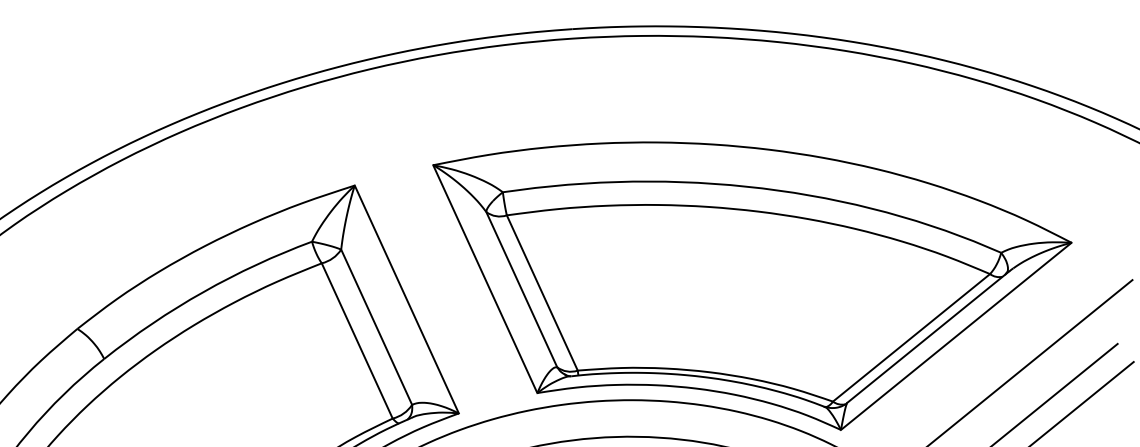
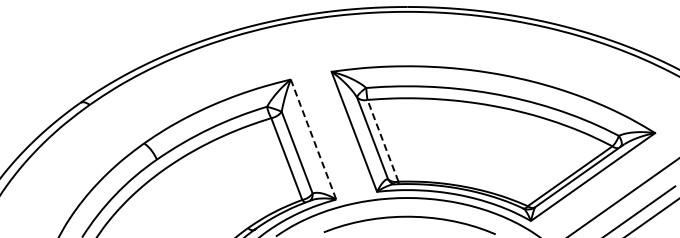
line: (543, 292) -> (383, 140), solid -> dashed
line: (406, 299) -> (313, 139), solid -> dashed

